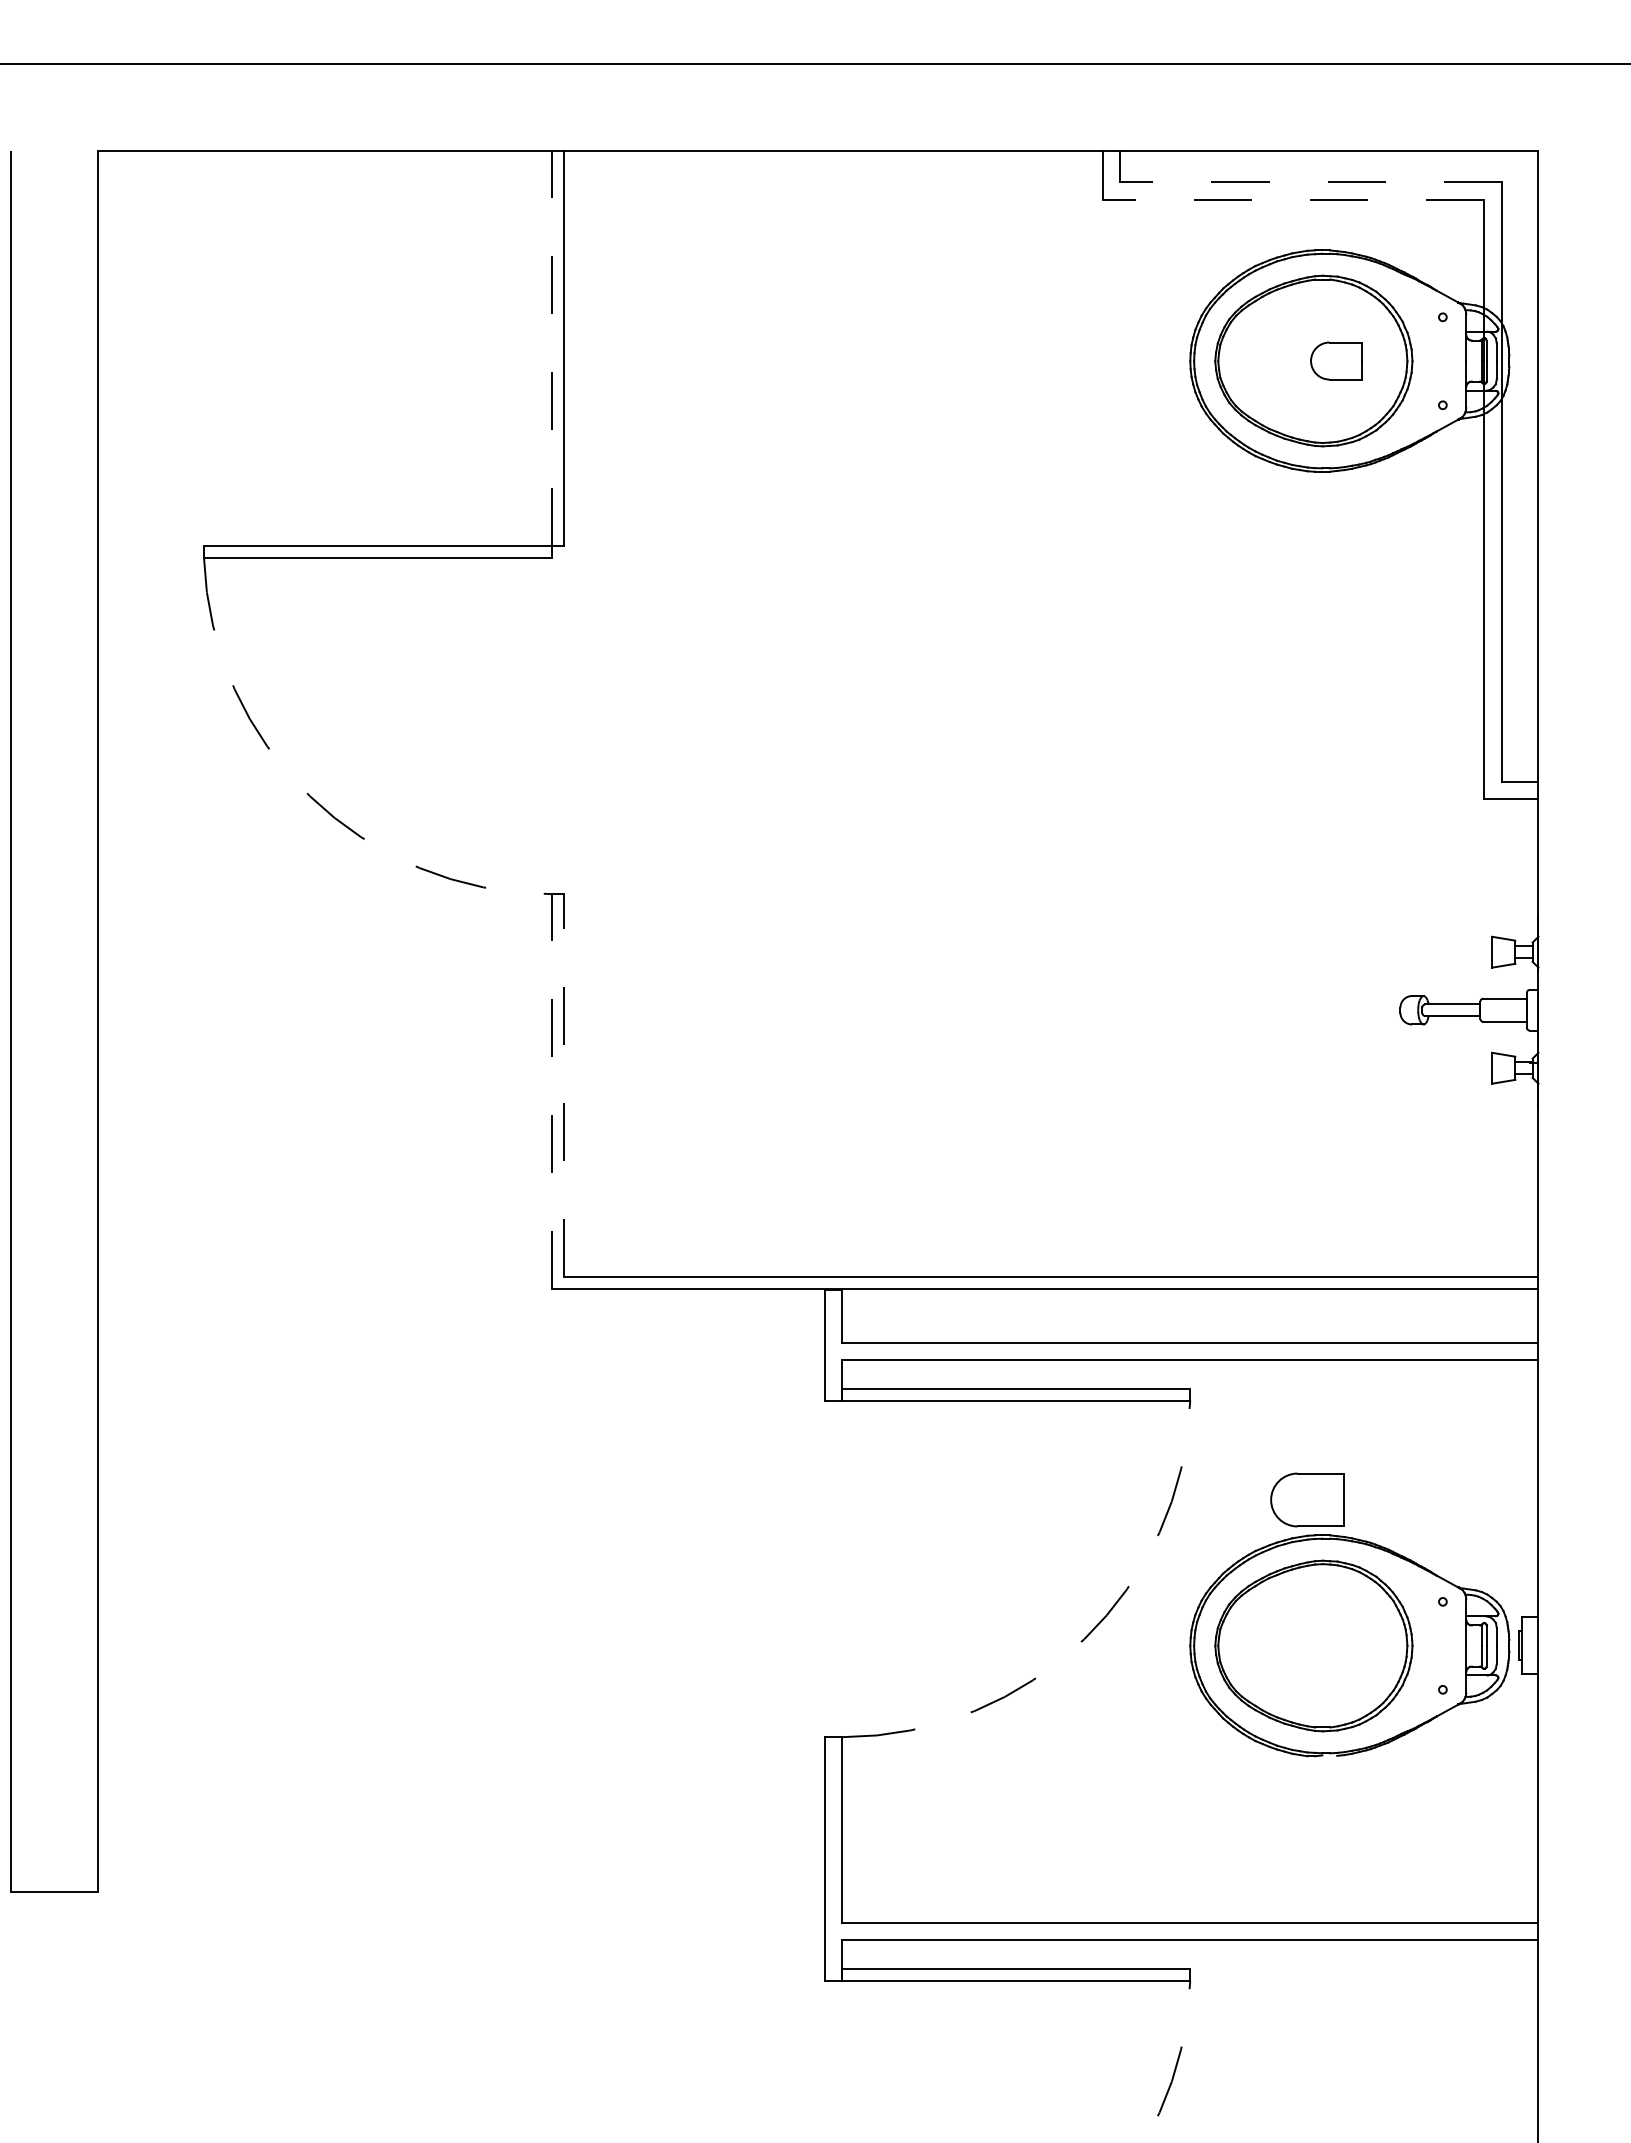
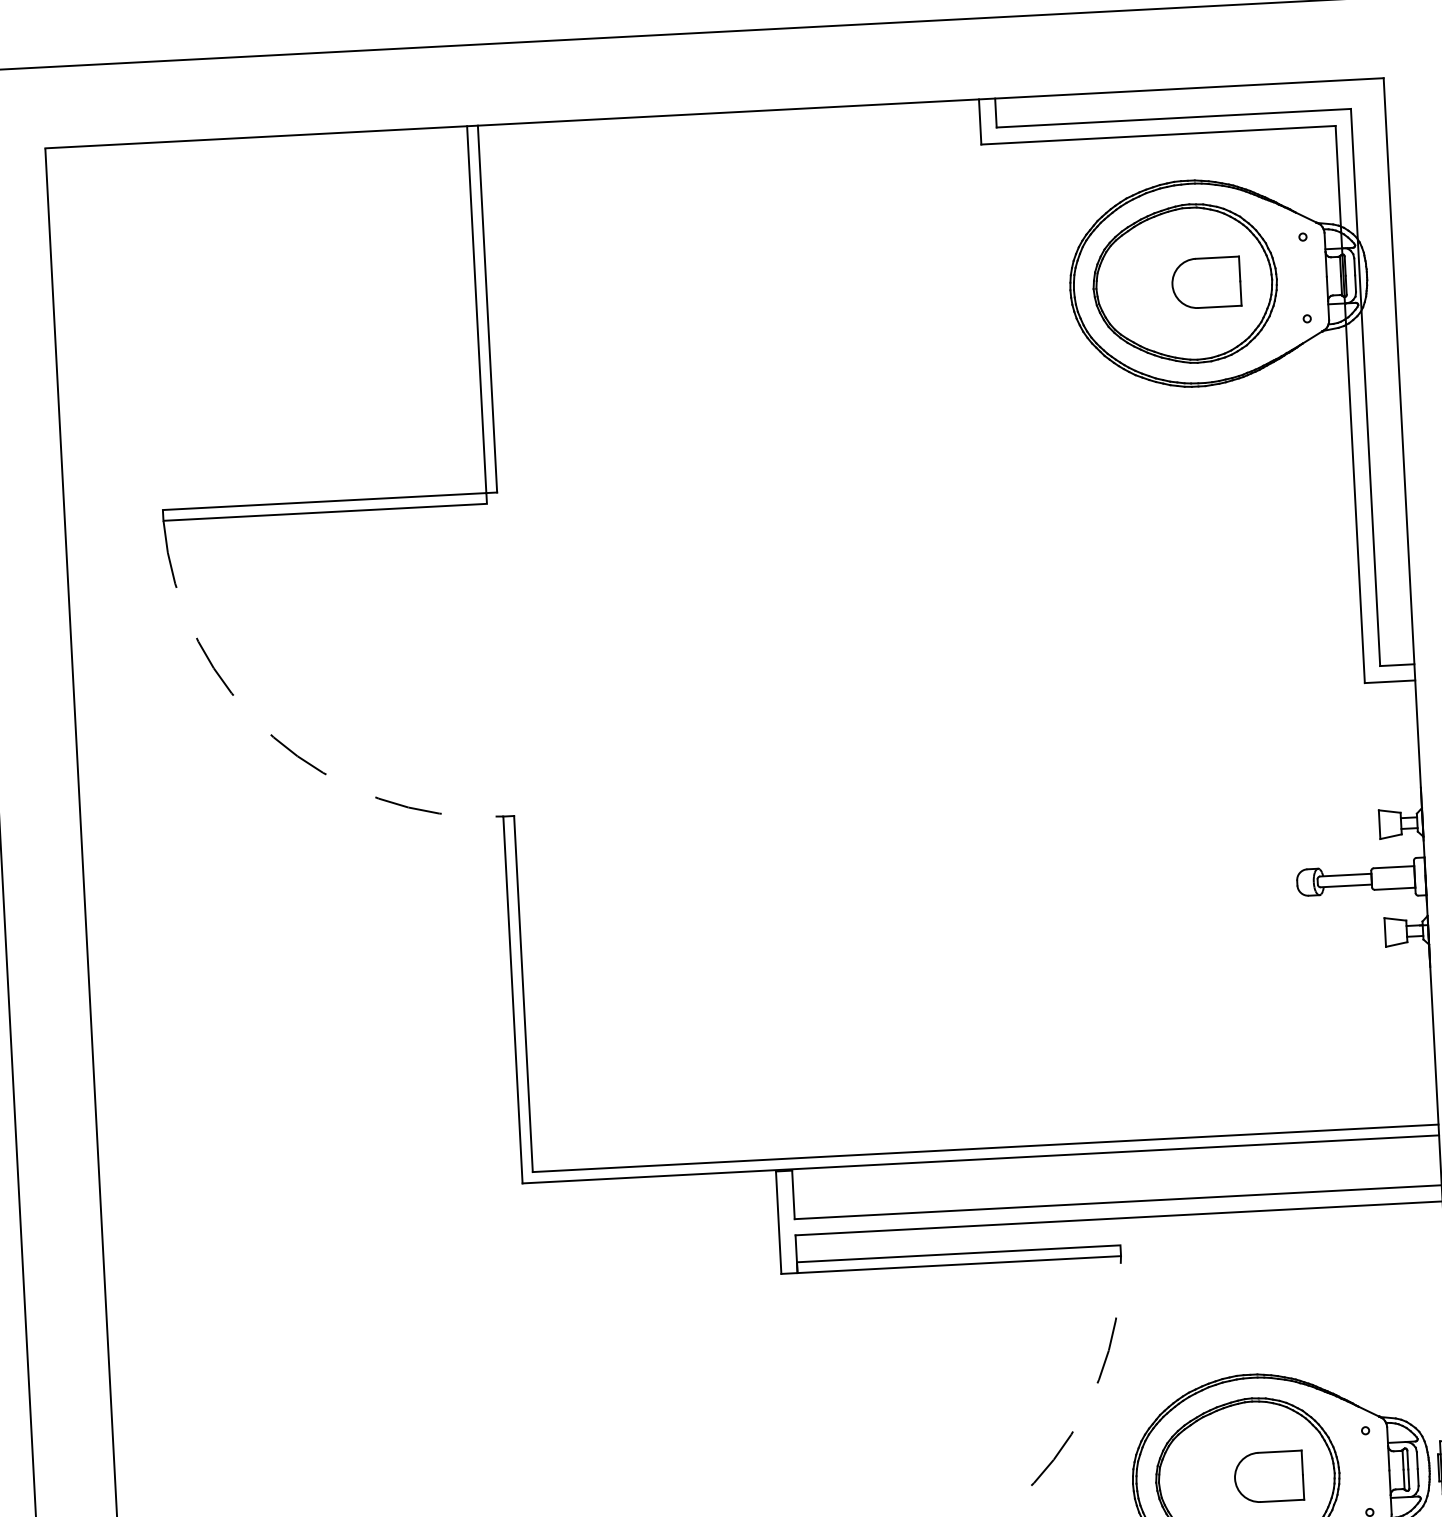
line: (1310, 182) -> (1173, 118), dashed -> solid
line: (1293, 199) -> (1158, 134), dashed -> solid
line: (552, 348) -> (477, 309), dashed -> solid
part: (1336, 360) -> (1206, 282), size x1.43
line: (563, 1085) -> (523, 993), dashed -> solid
line: (552, 1091) -> (513, 999), dashed -> solid
part: (1307, 1499) -> (1268, 1476), moved

